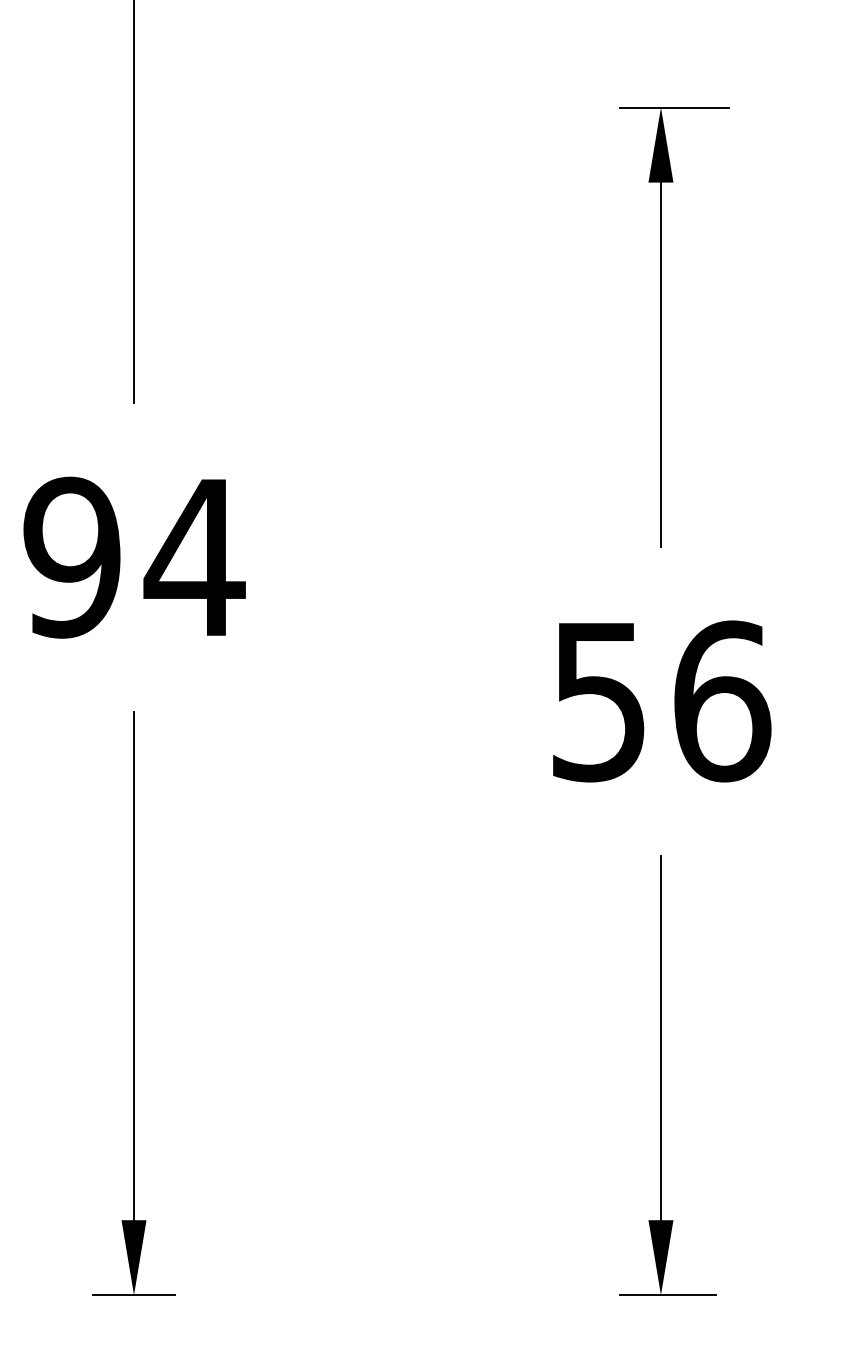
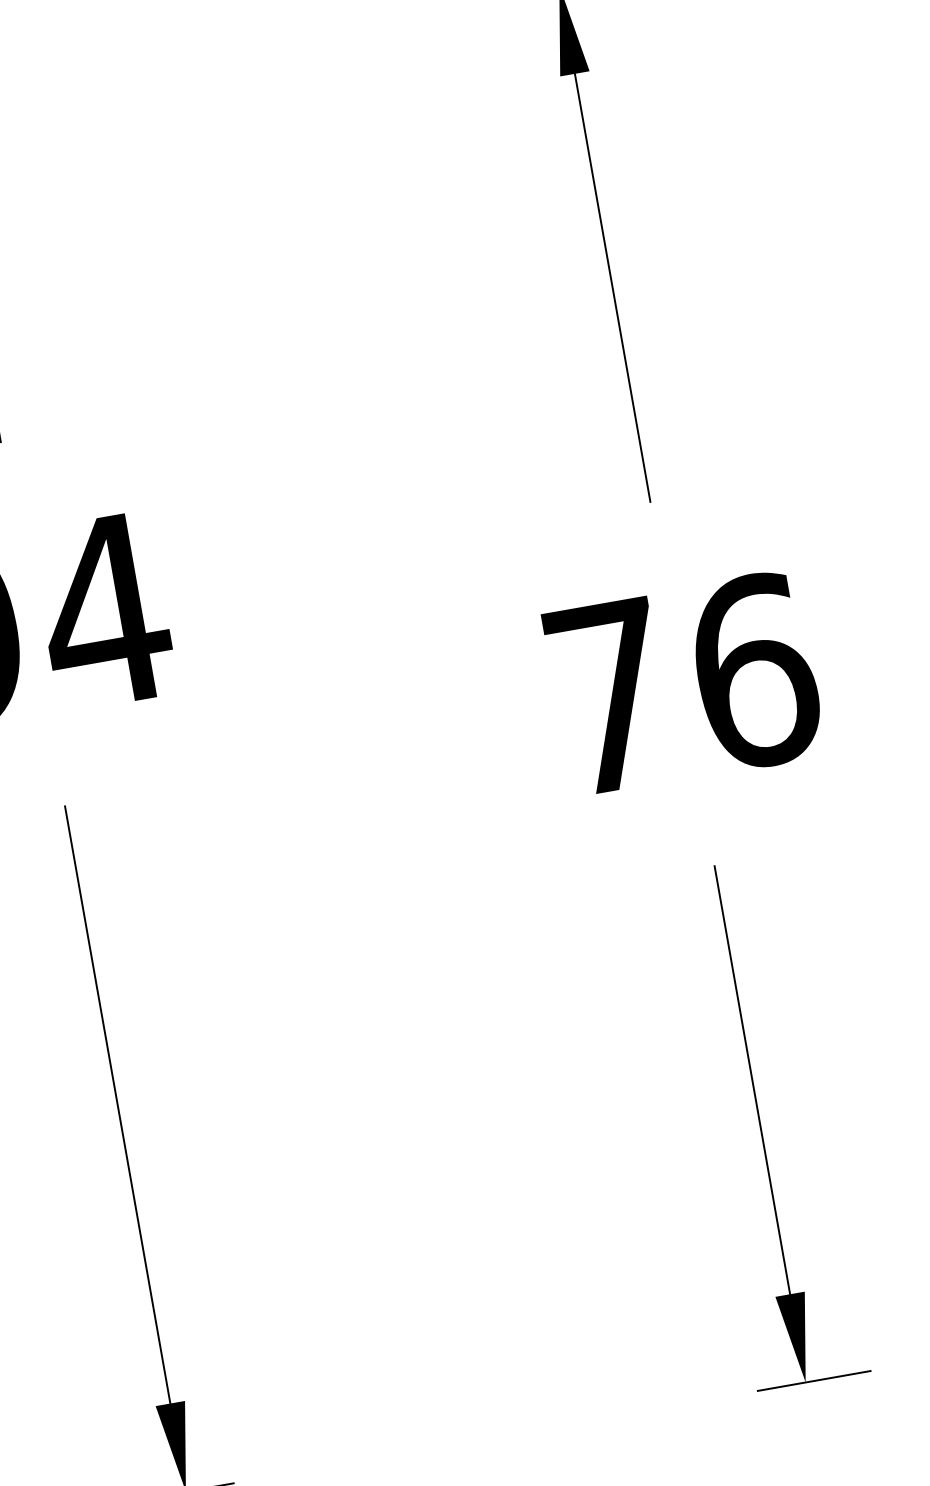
text: (598, 702) -> (609, 698), 56 -> 76

